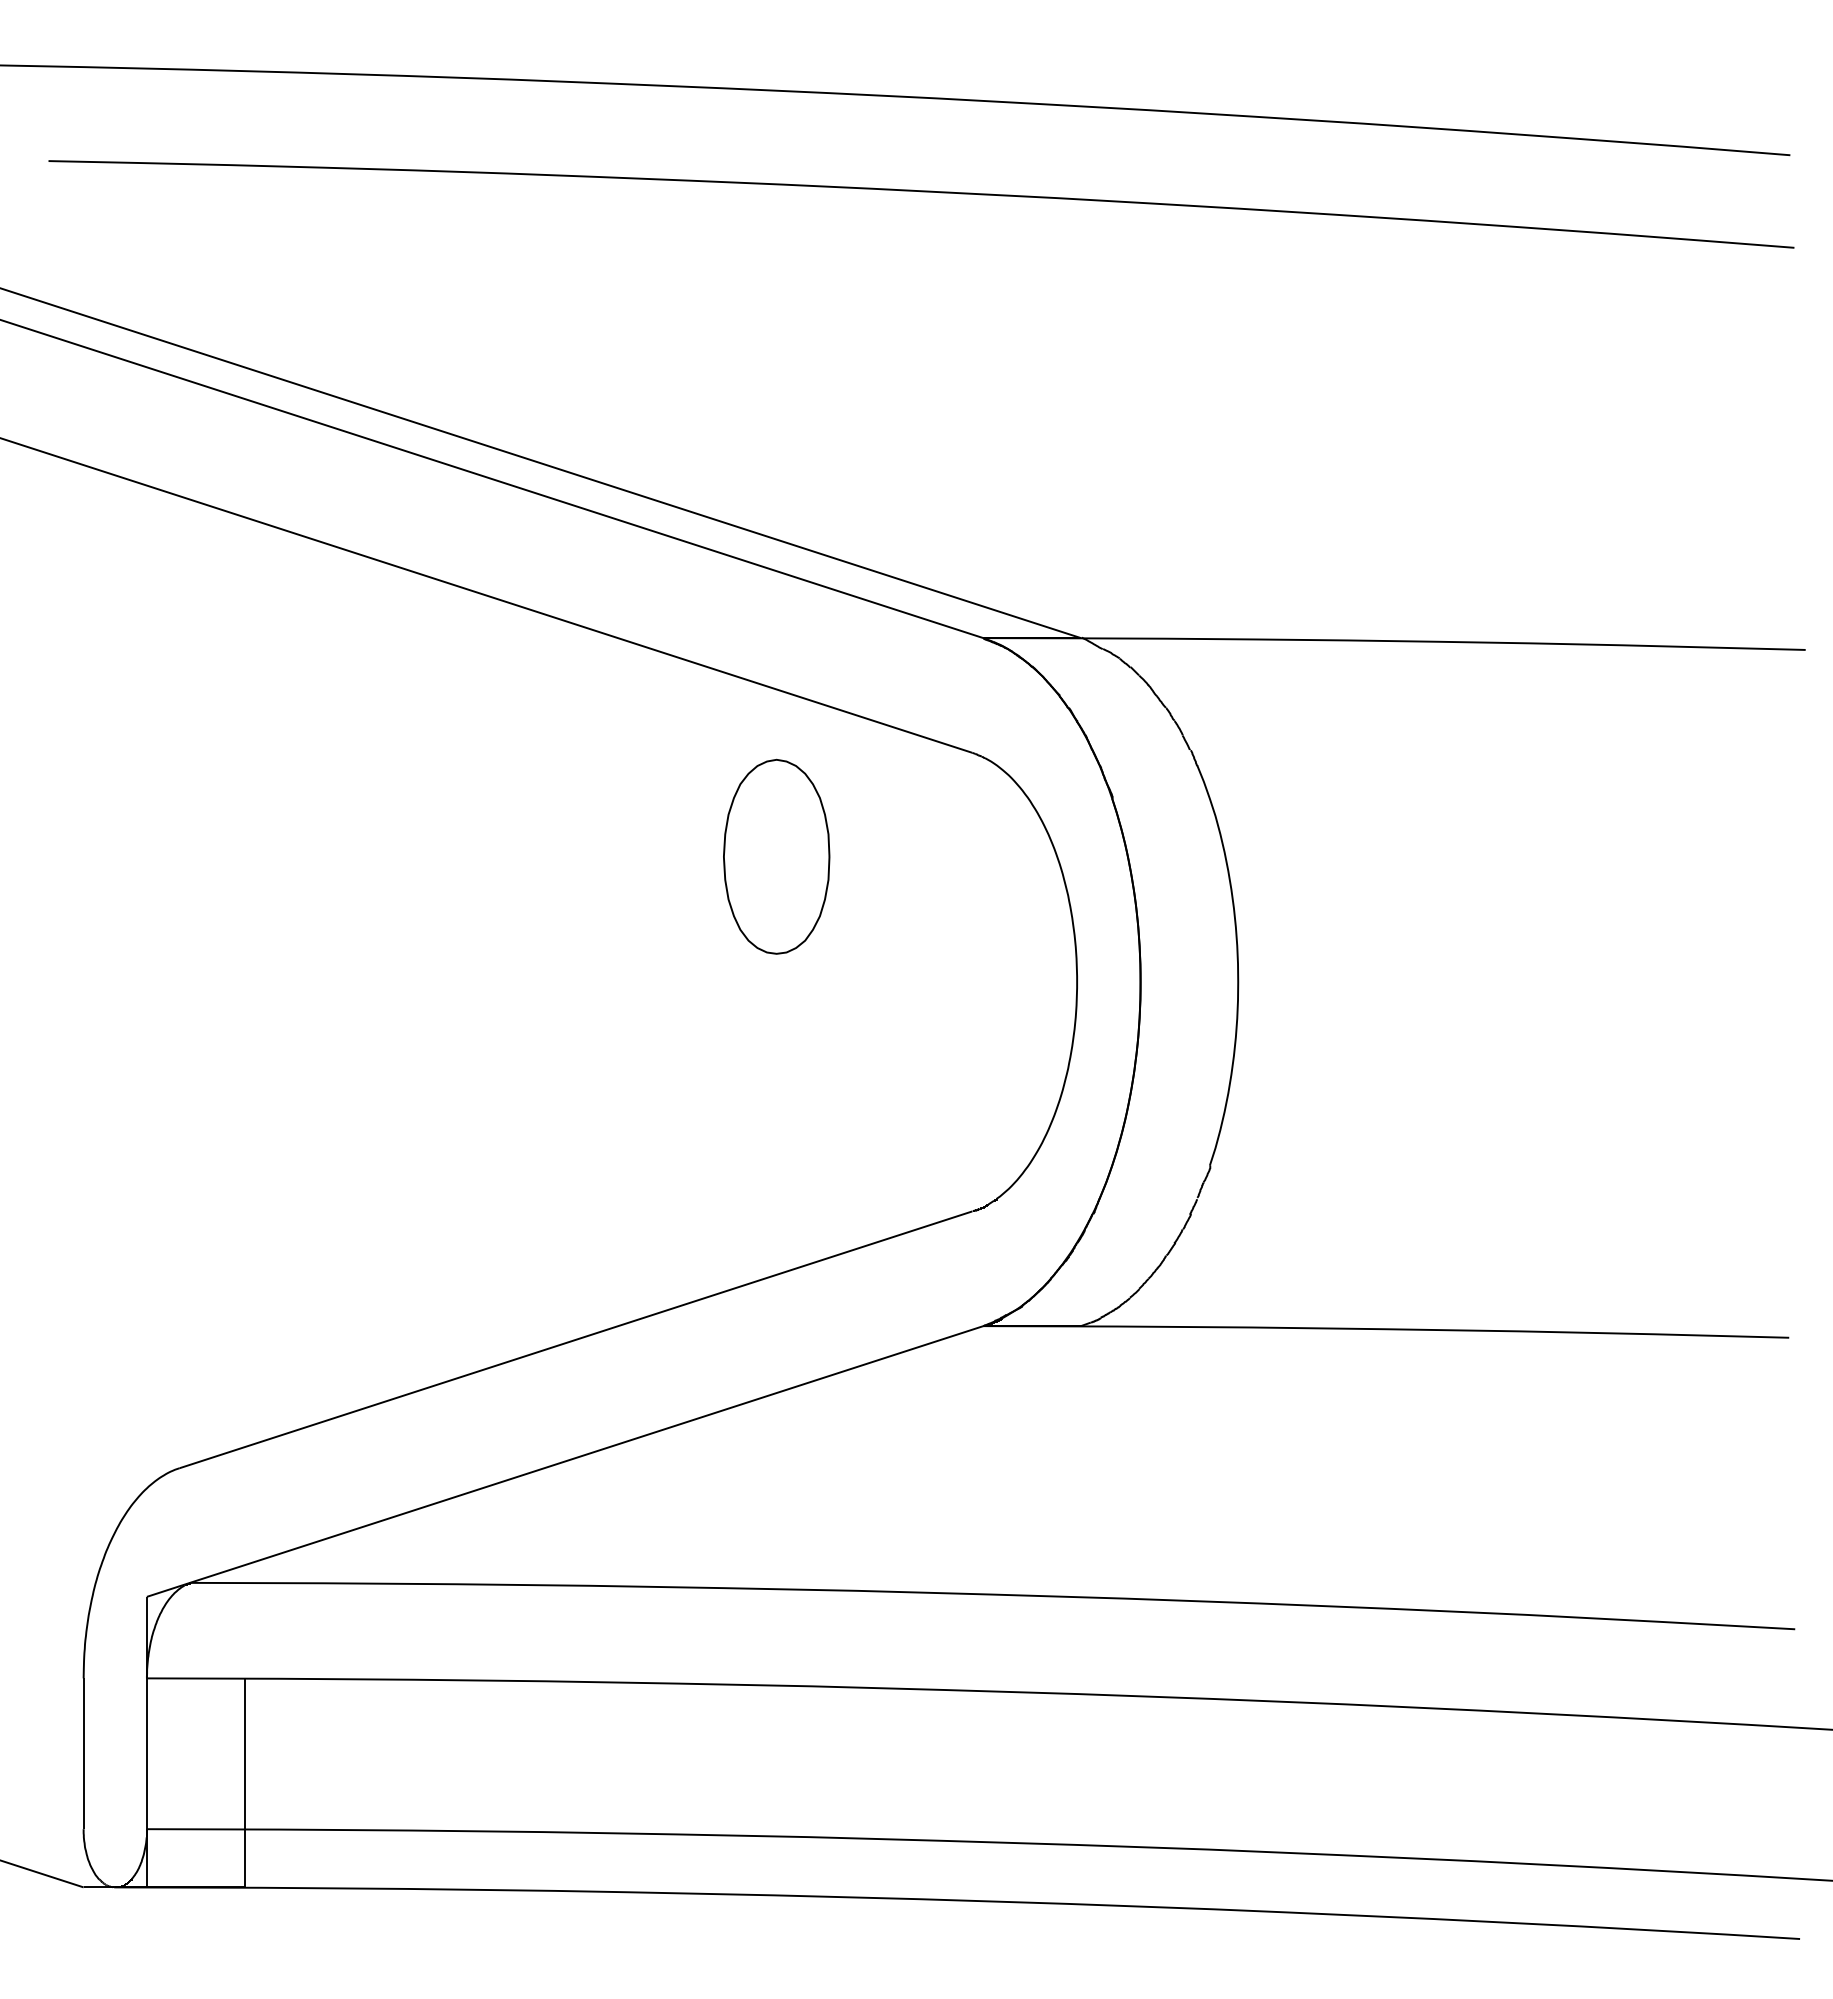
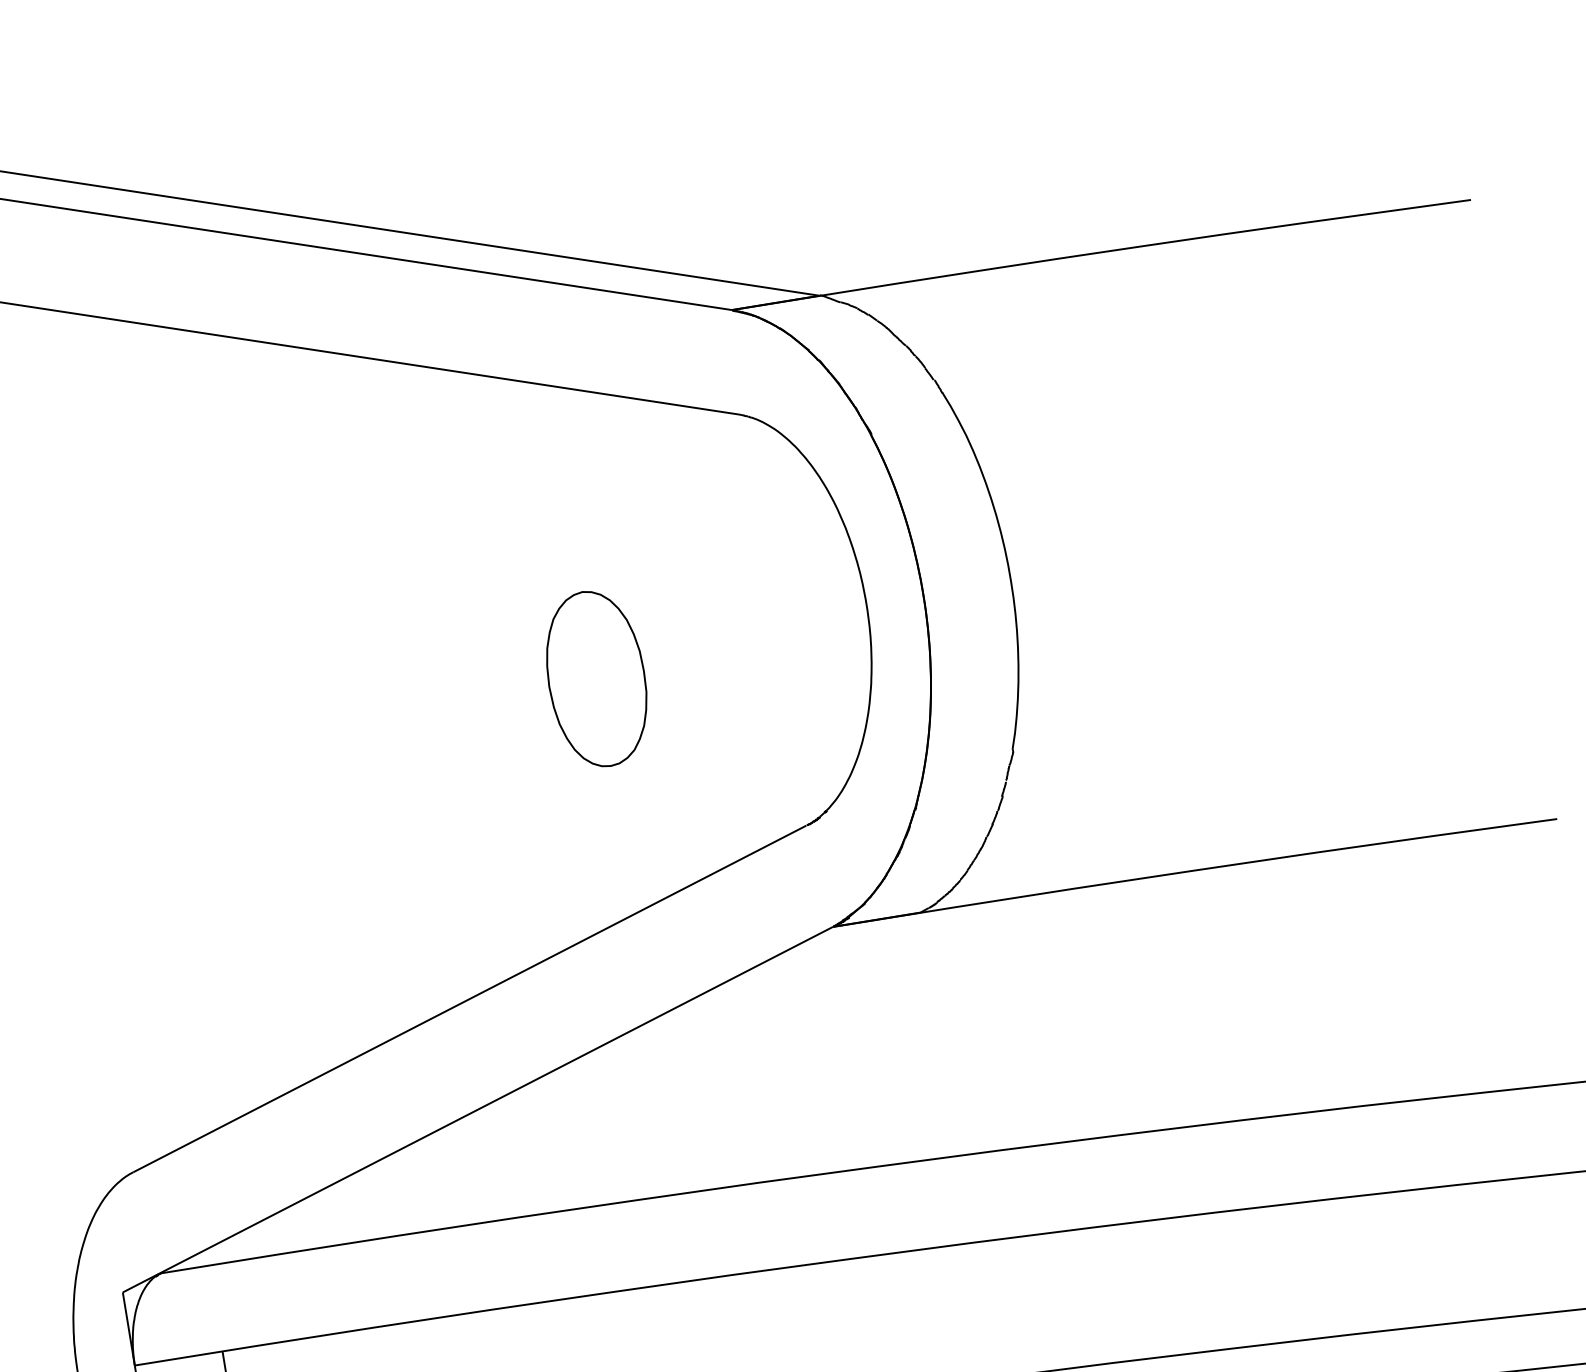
part: (776, 856) -> (596, 678), moved

